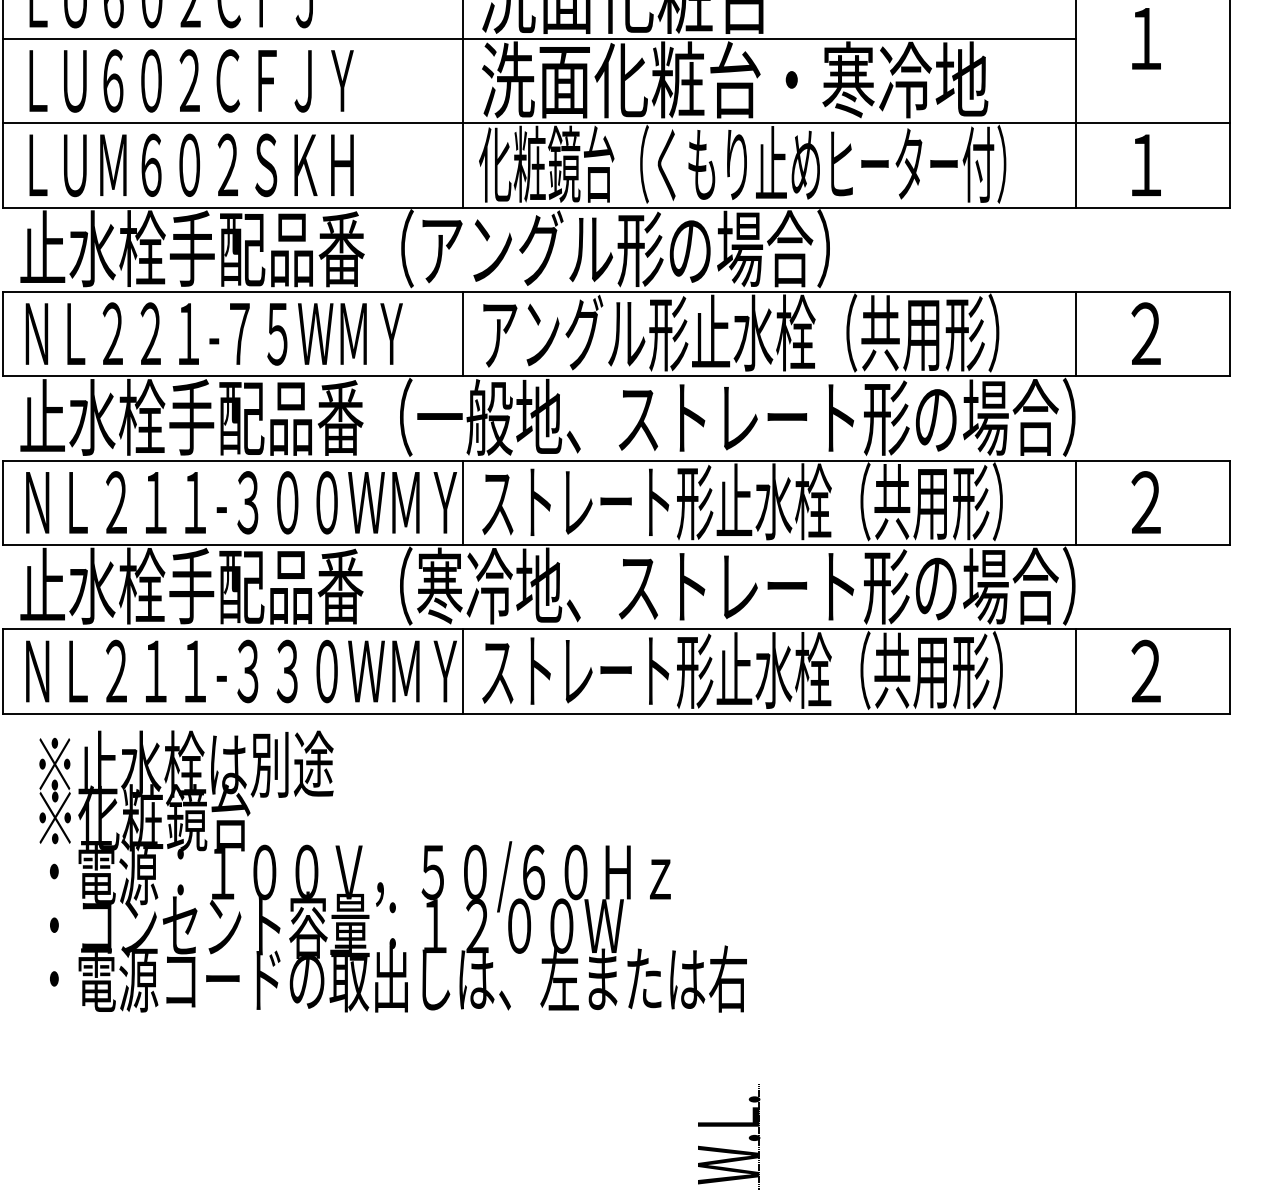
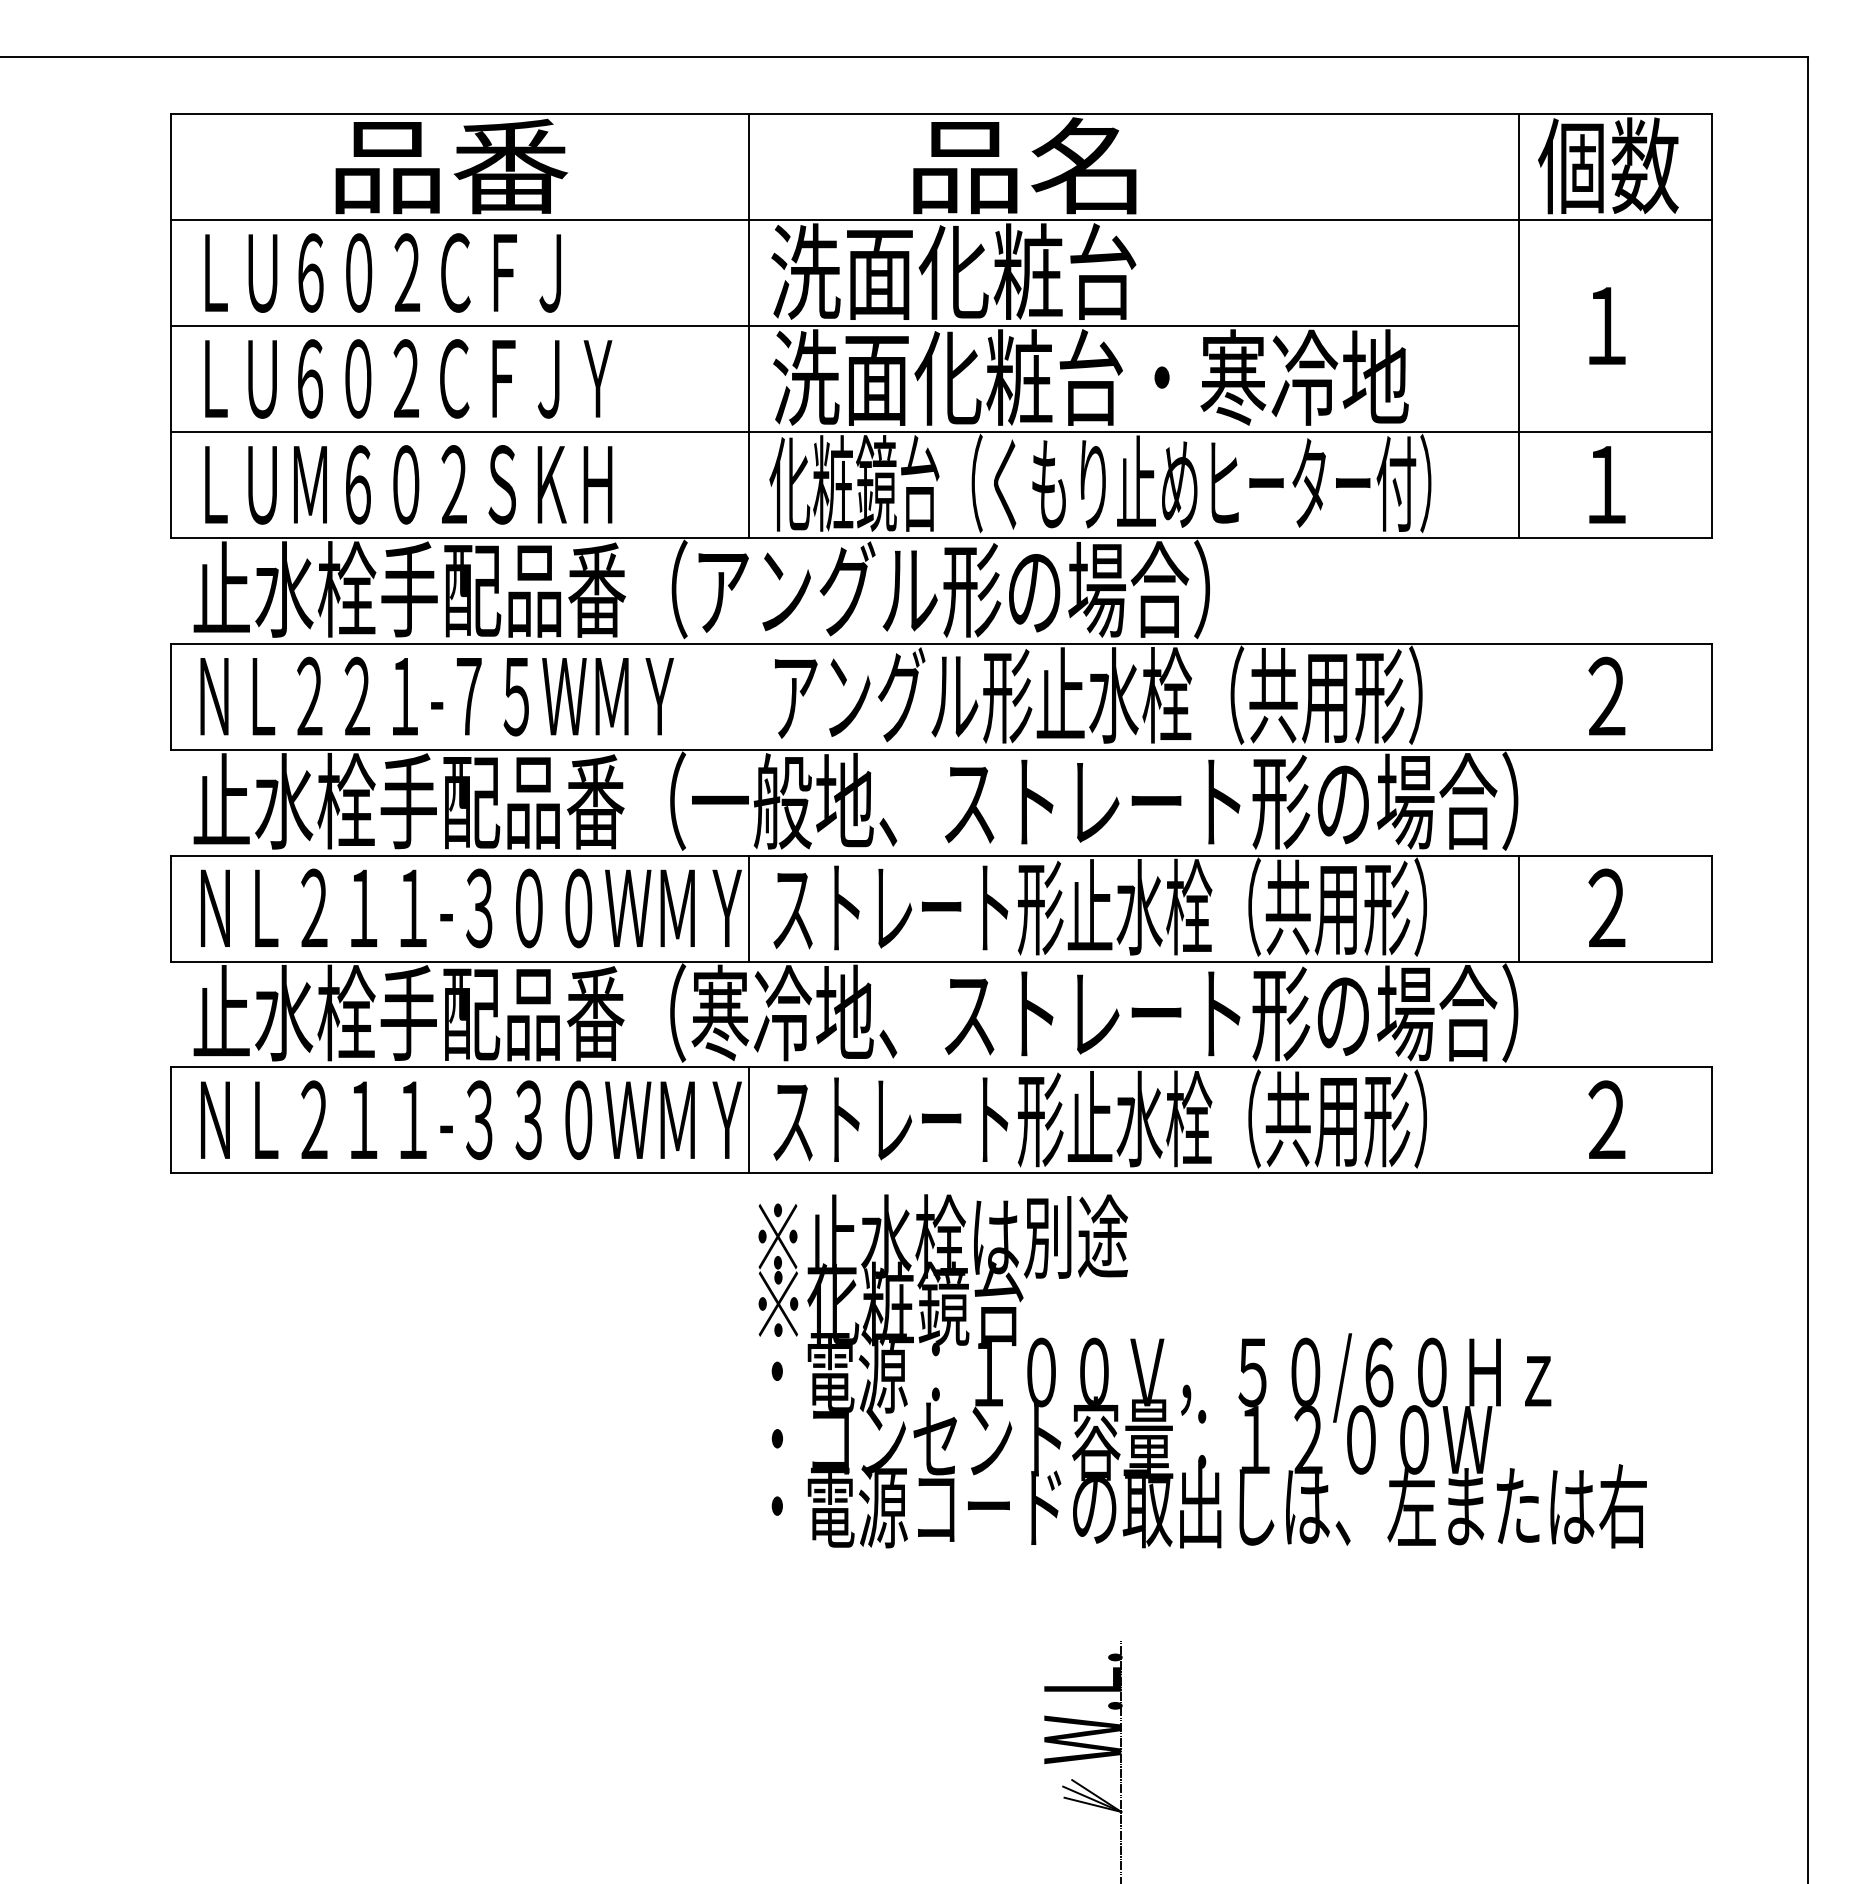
line: (463, 333) -> (749, 696), removed
line: (1076, 333) -> (1519, 696), removed
line: (1076, 671) -> (1519, 1120), removed
text: (393, 871) -> (1202, 1371), moved

